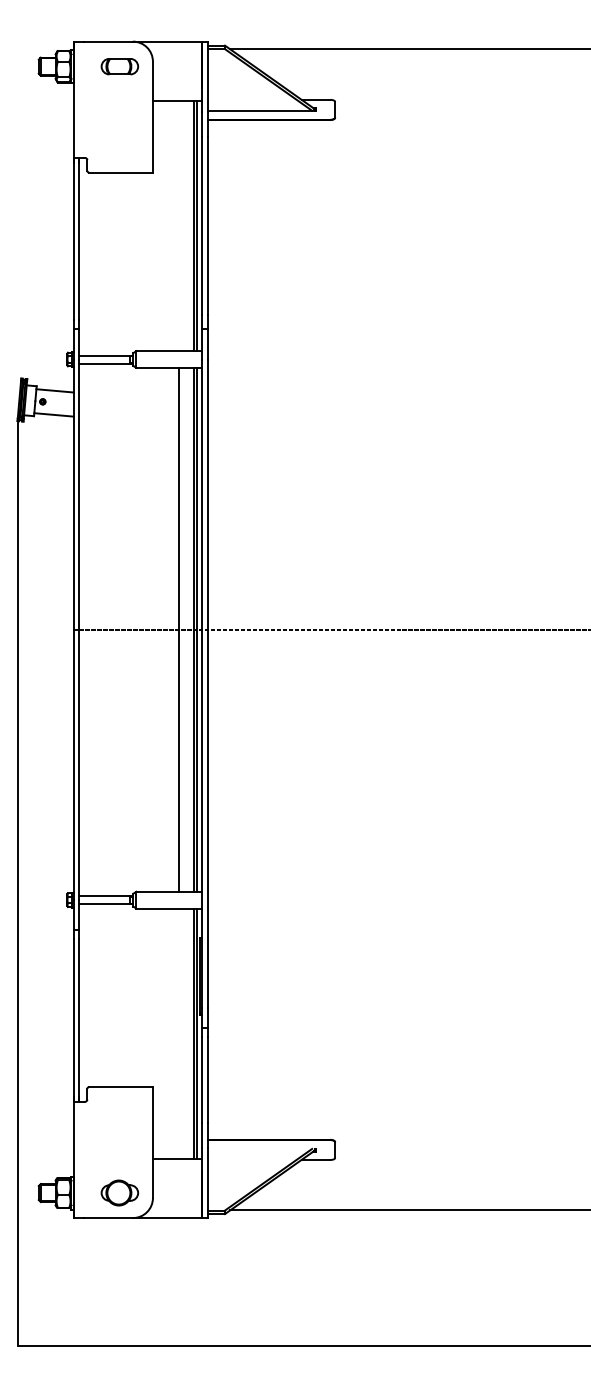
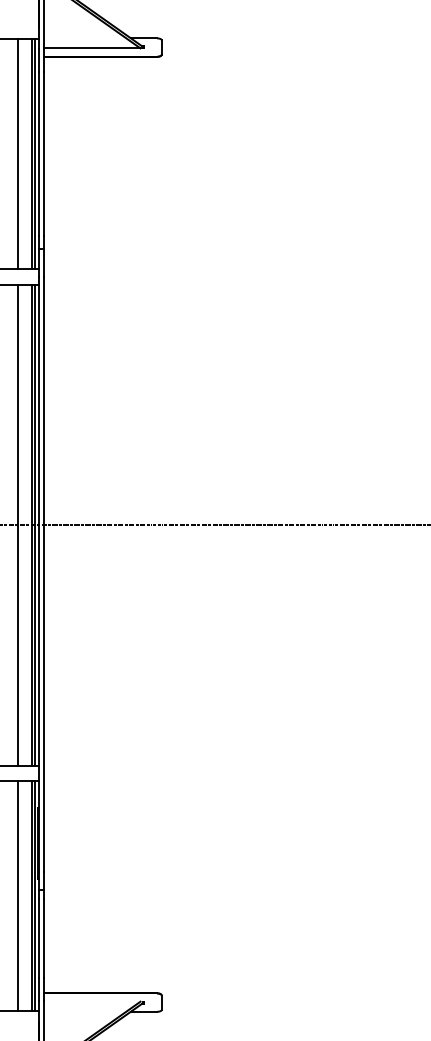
line: (178, 225) -> (17, 153), added
line: (178, 1033) -> (17, 895), added

